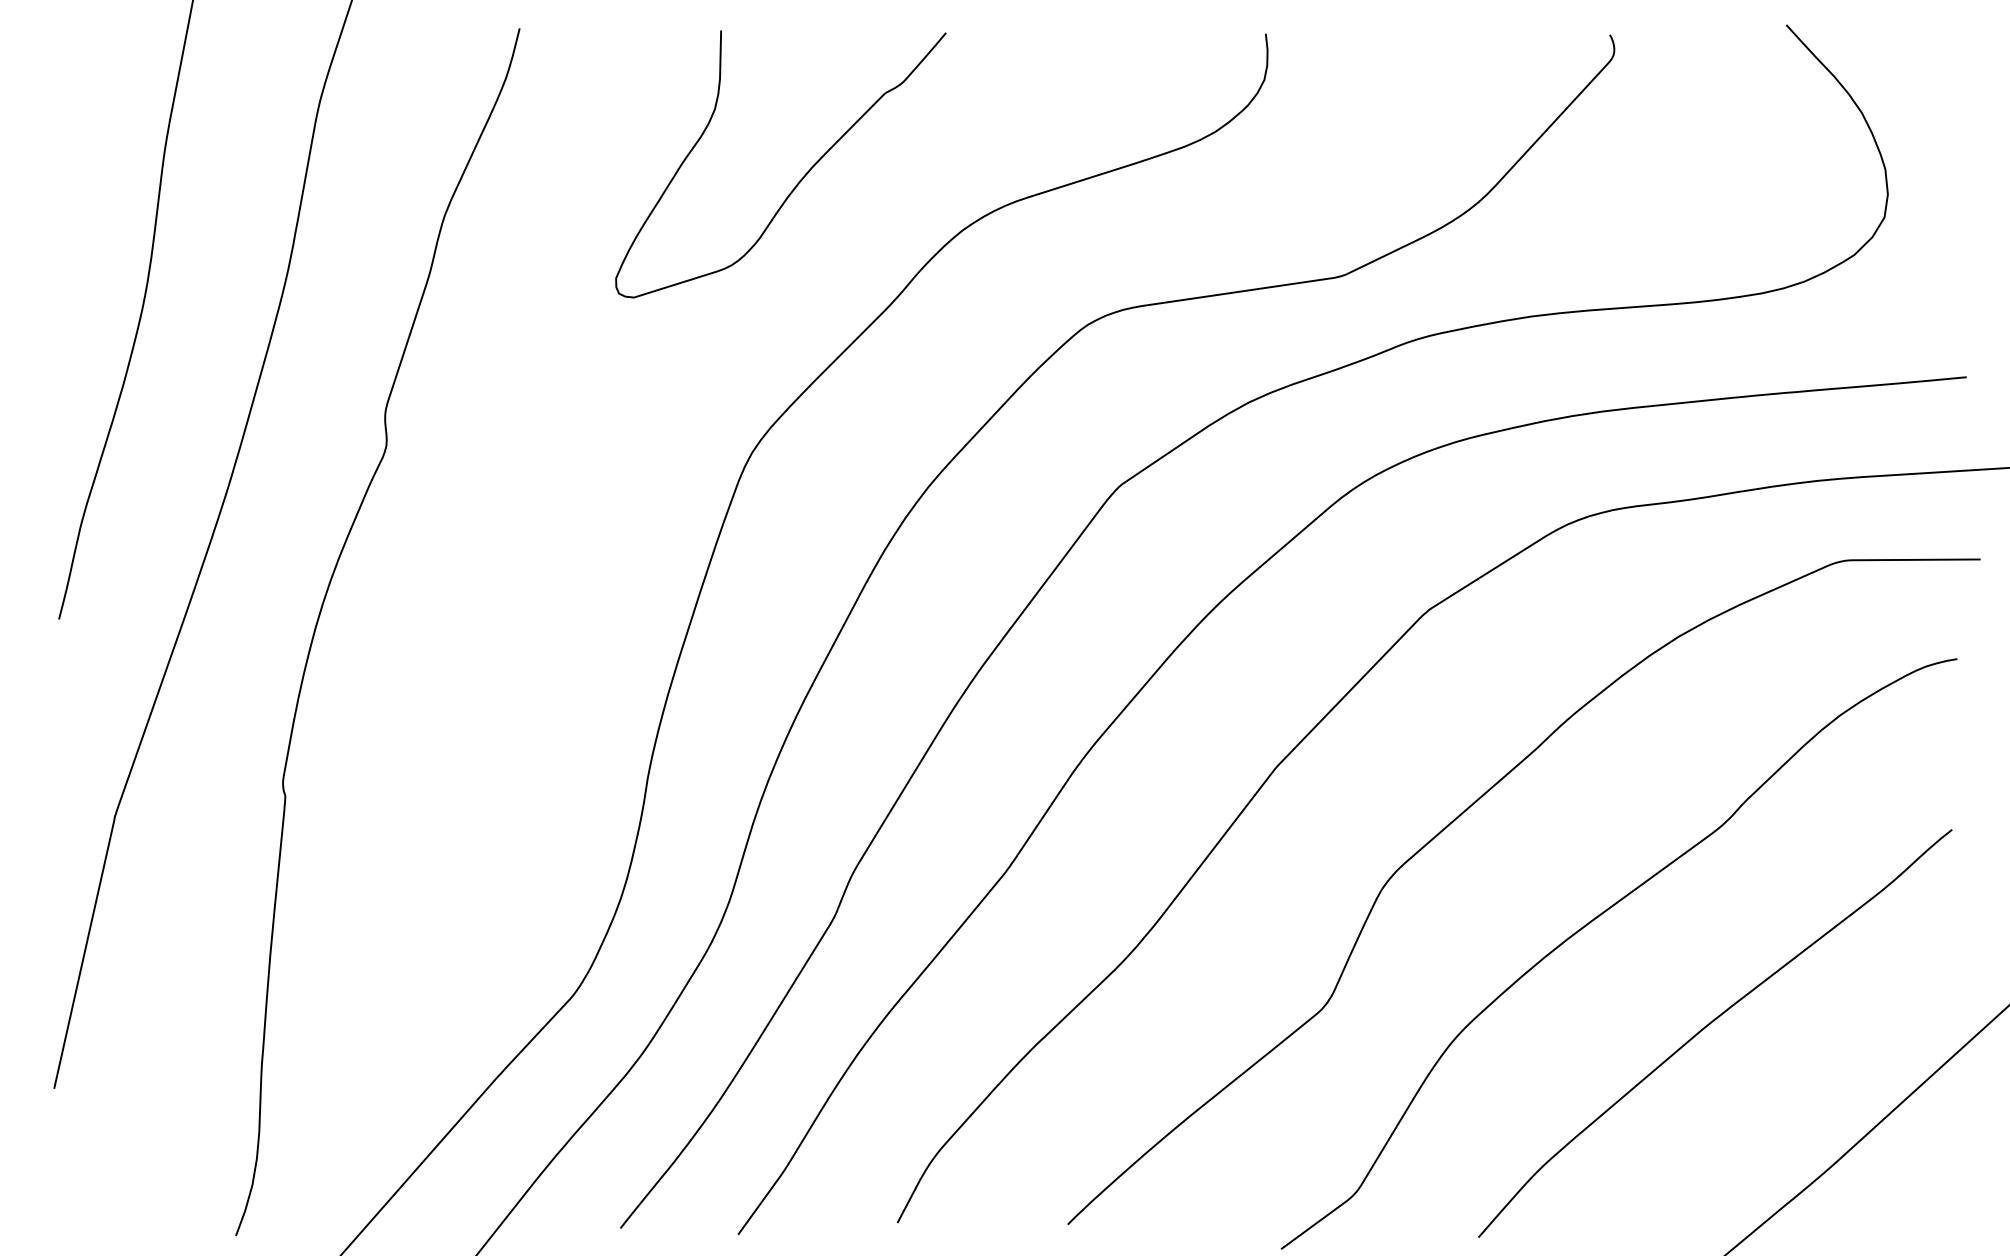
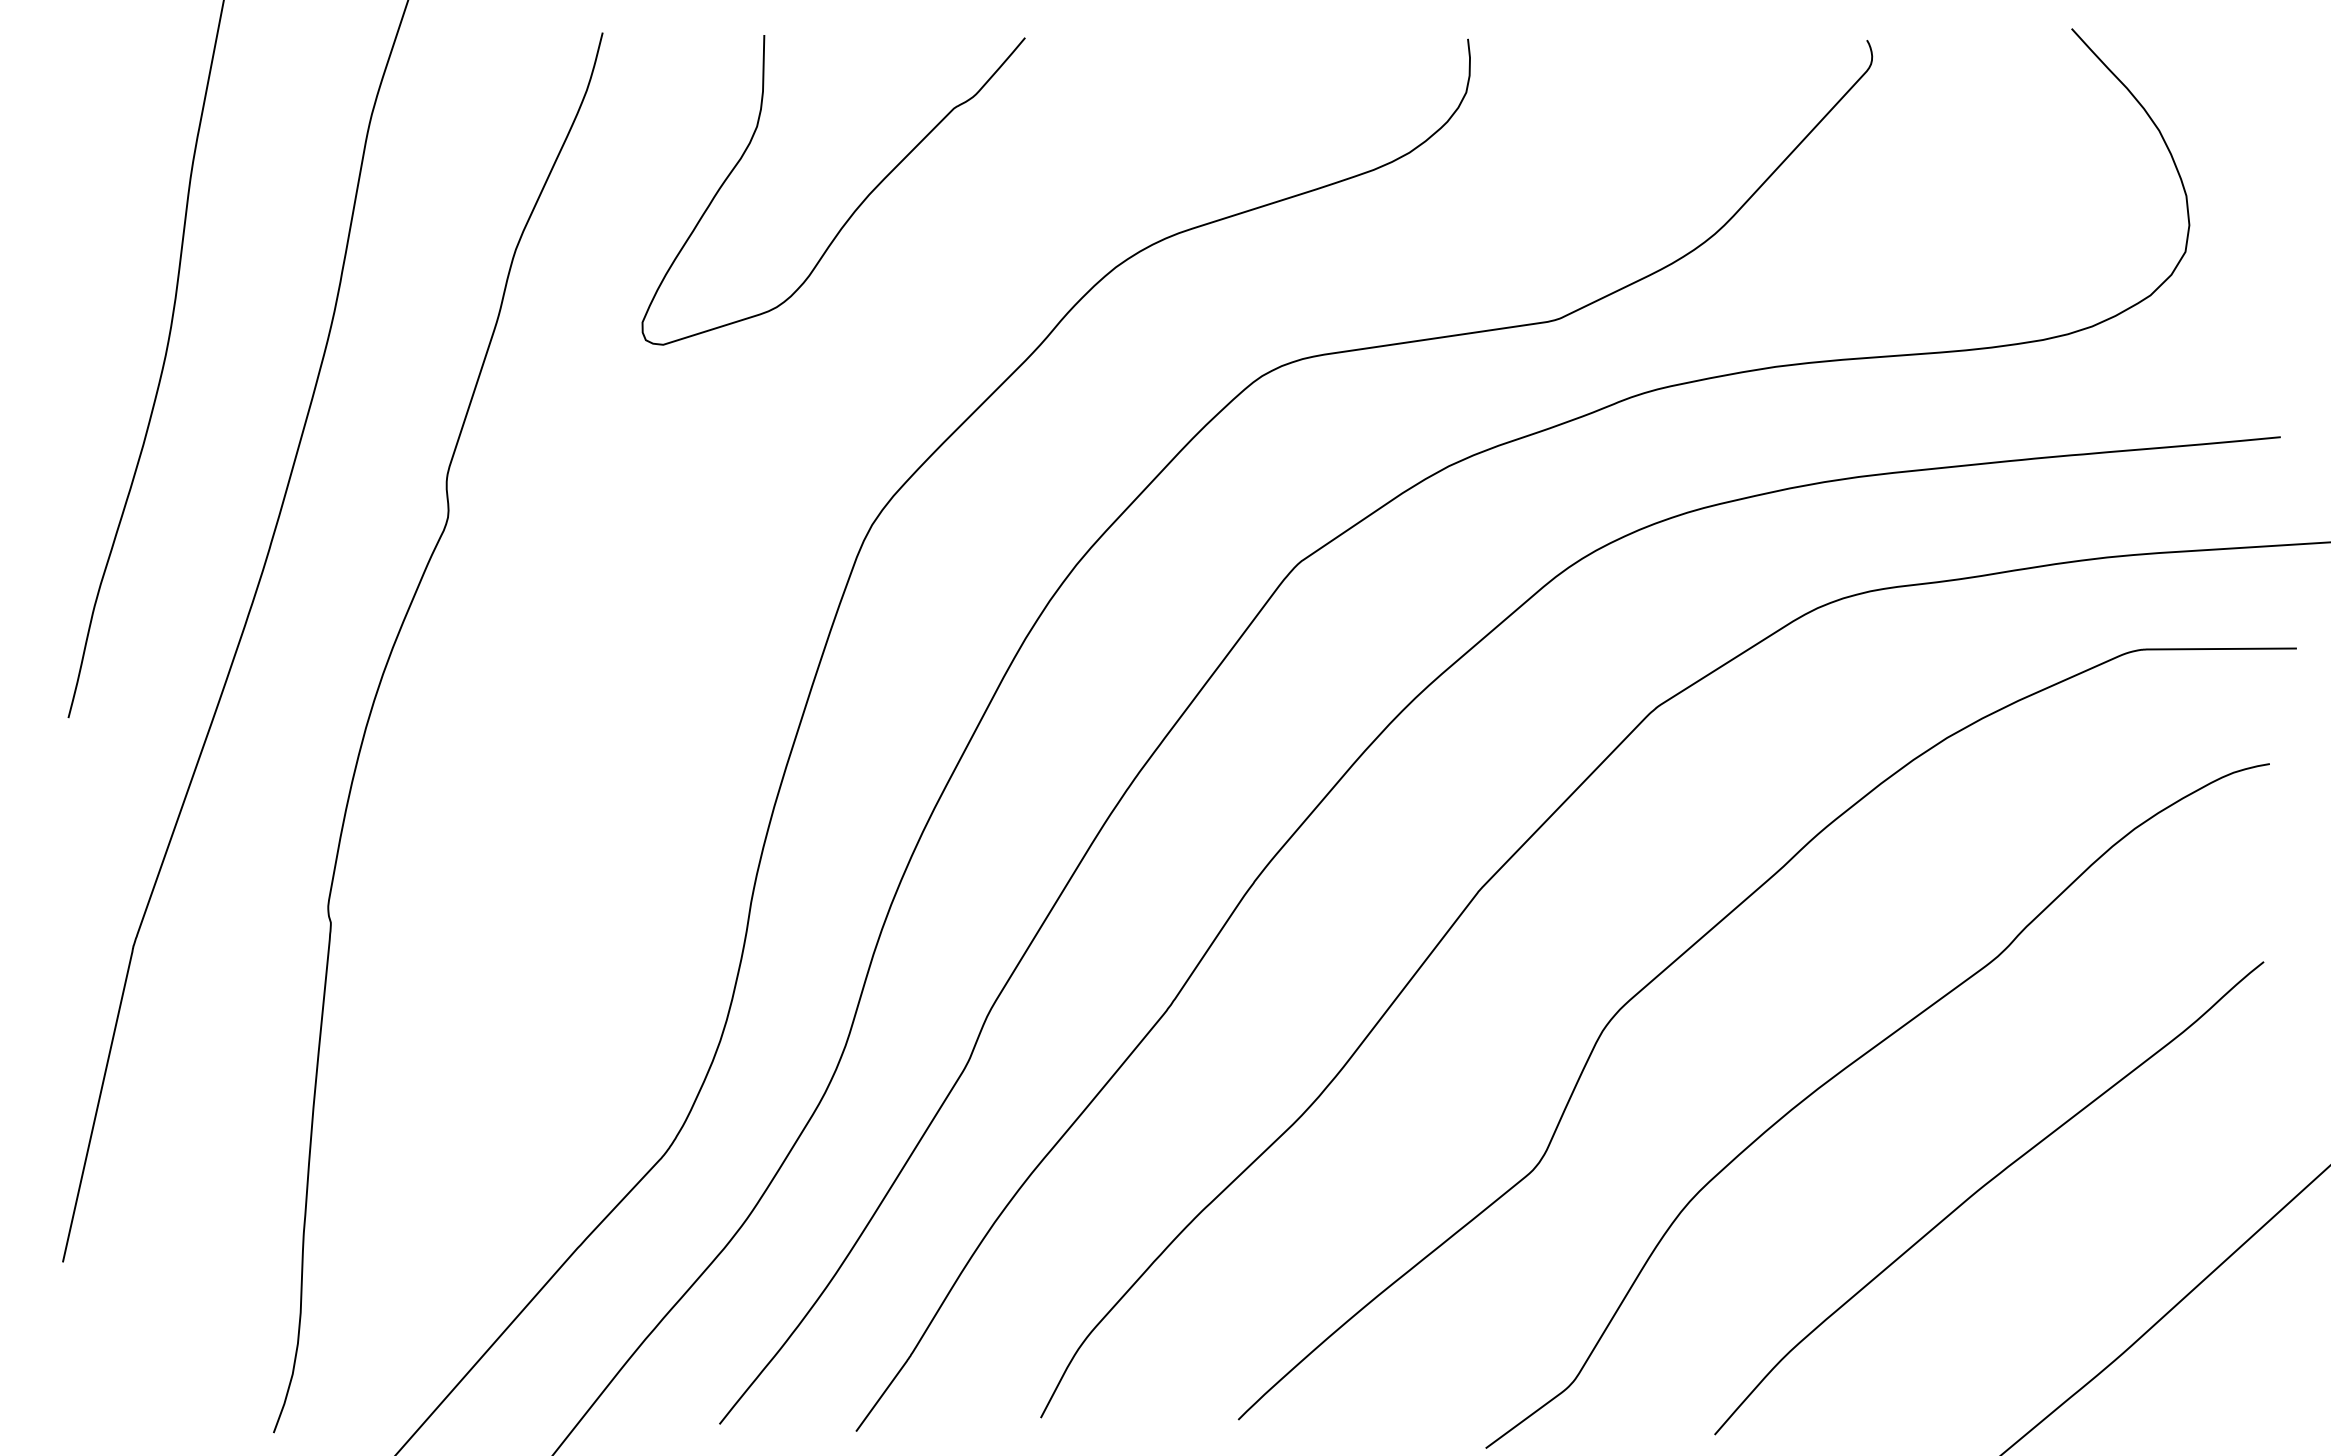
curve: (801, 178) -> (857, 206), moved

